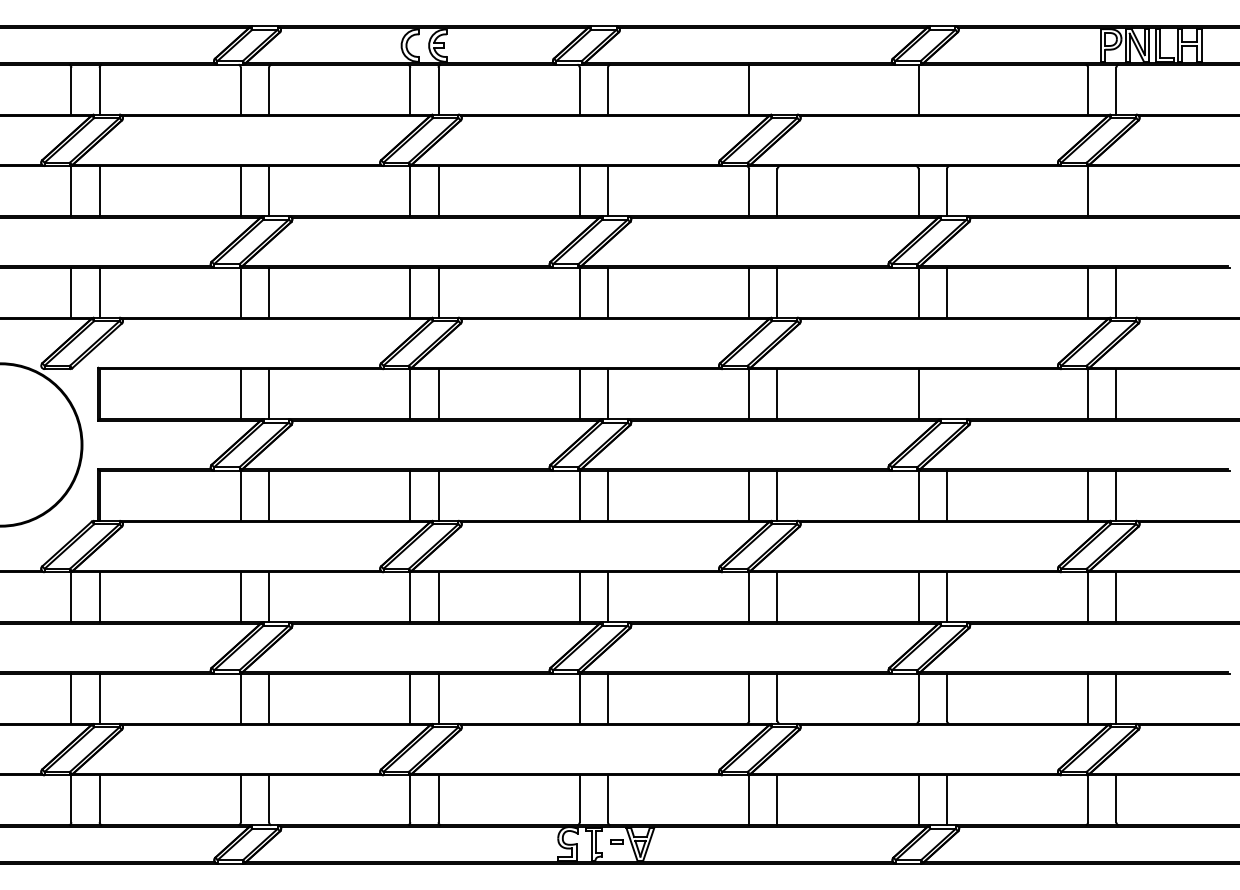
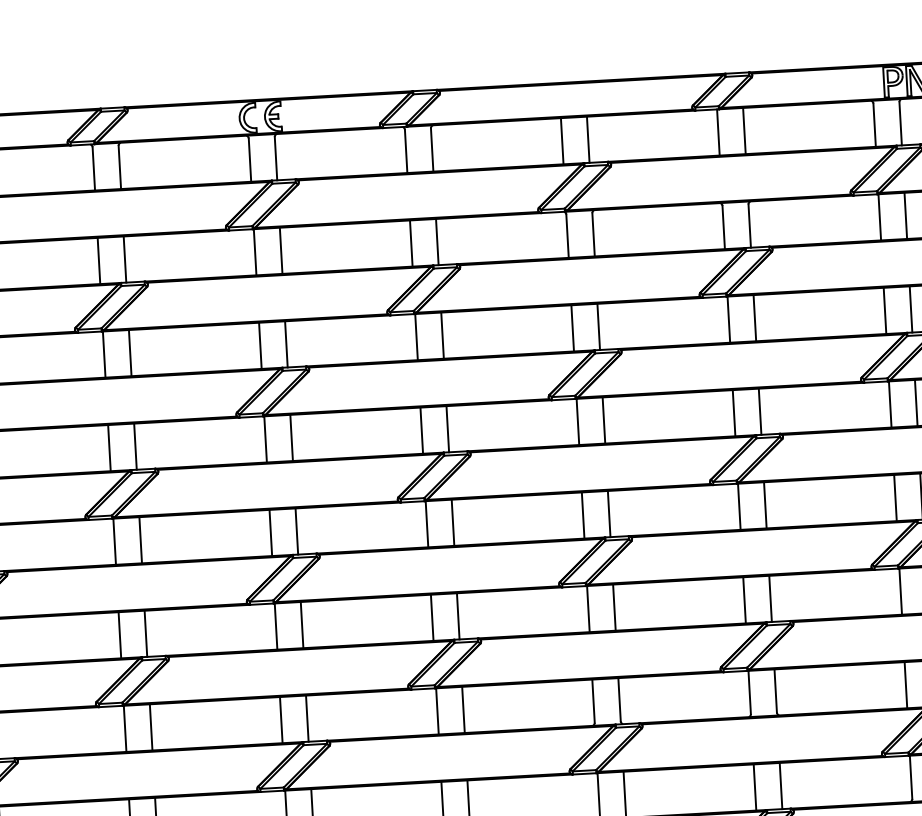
line: (777, 89) -> (588, 139), added
line: (946, 89) -> (744, 130), added
line: (1116, 191) -> (905, 216), added
line: (946, 394) -> (759, 412), added

